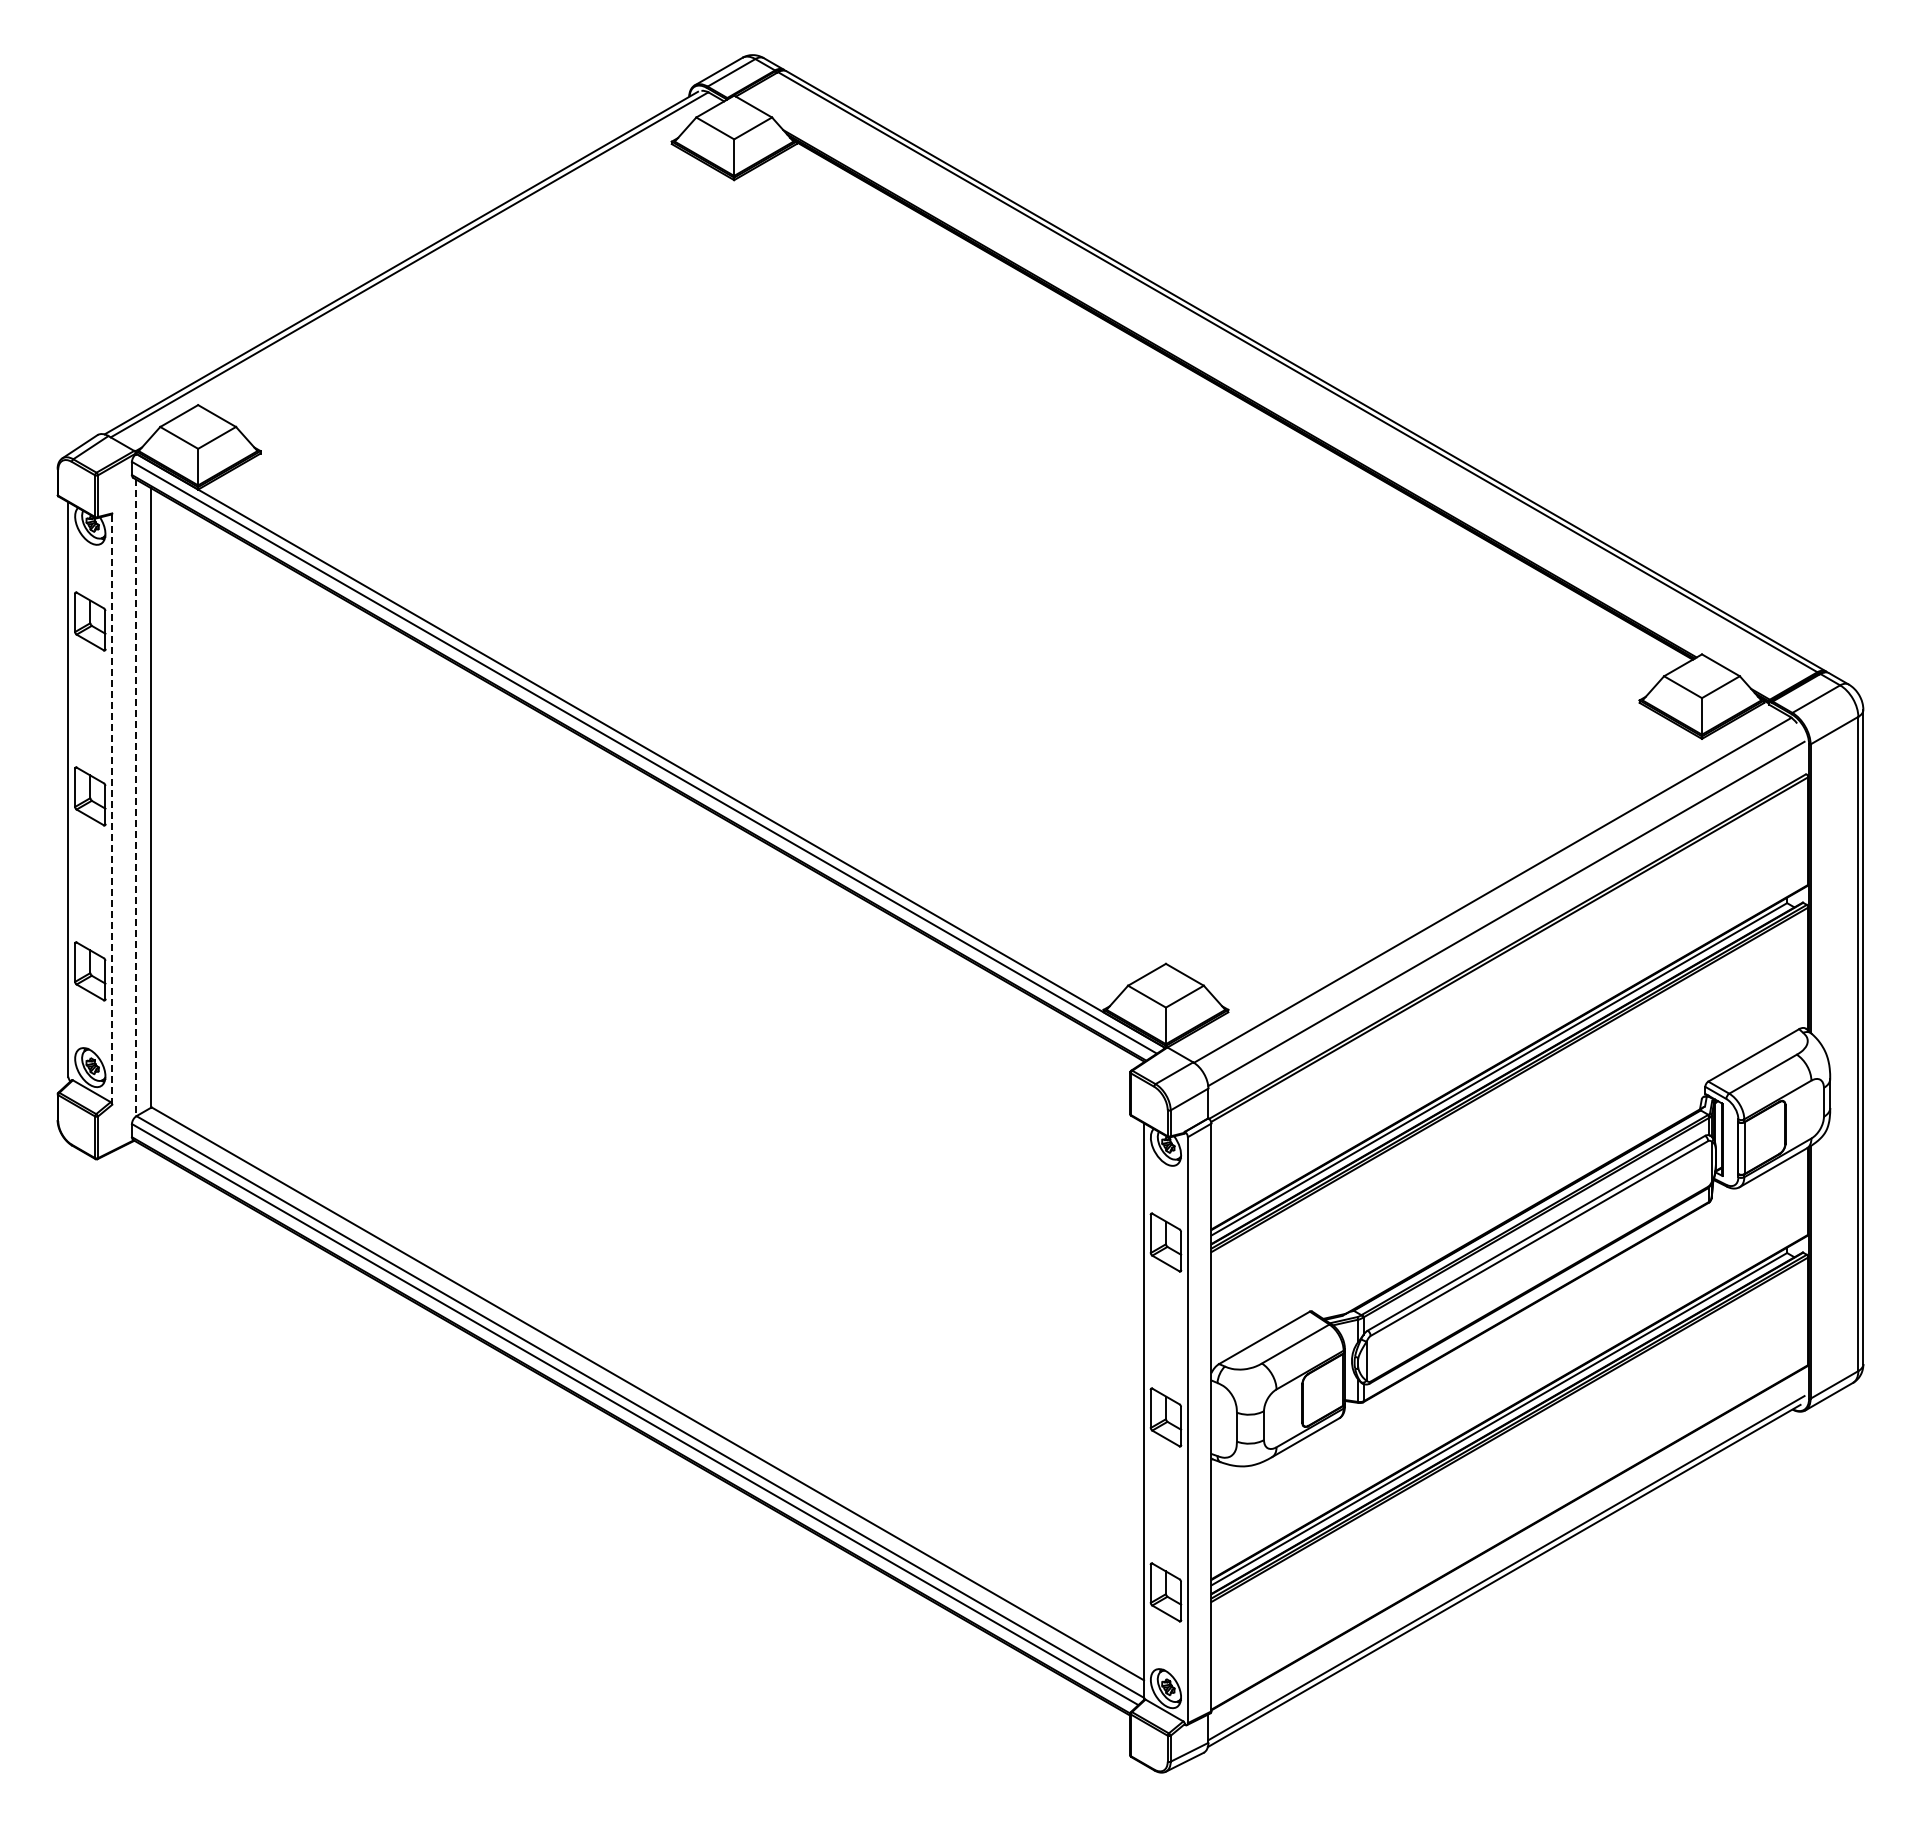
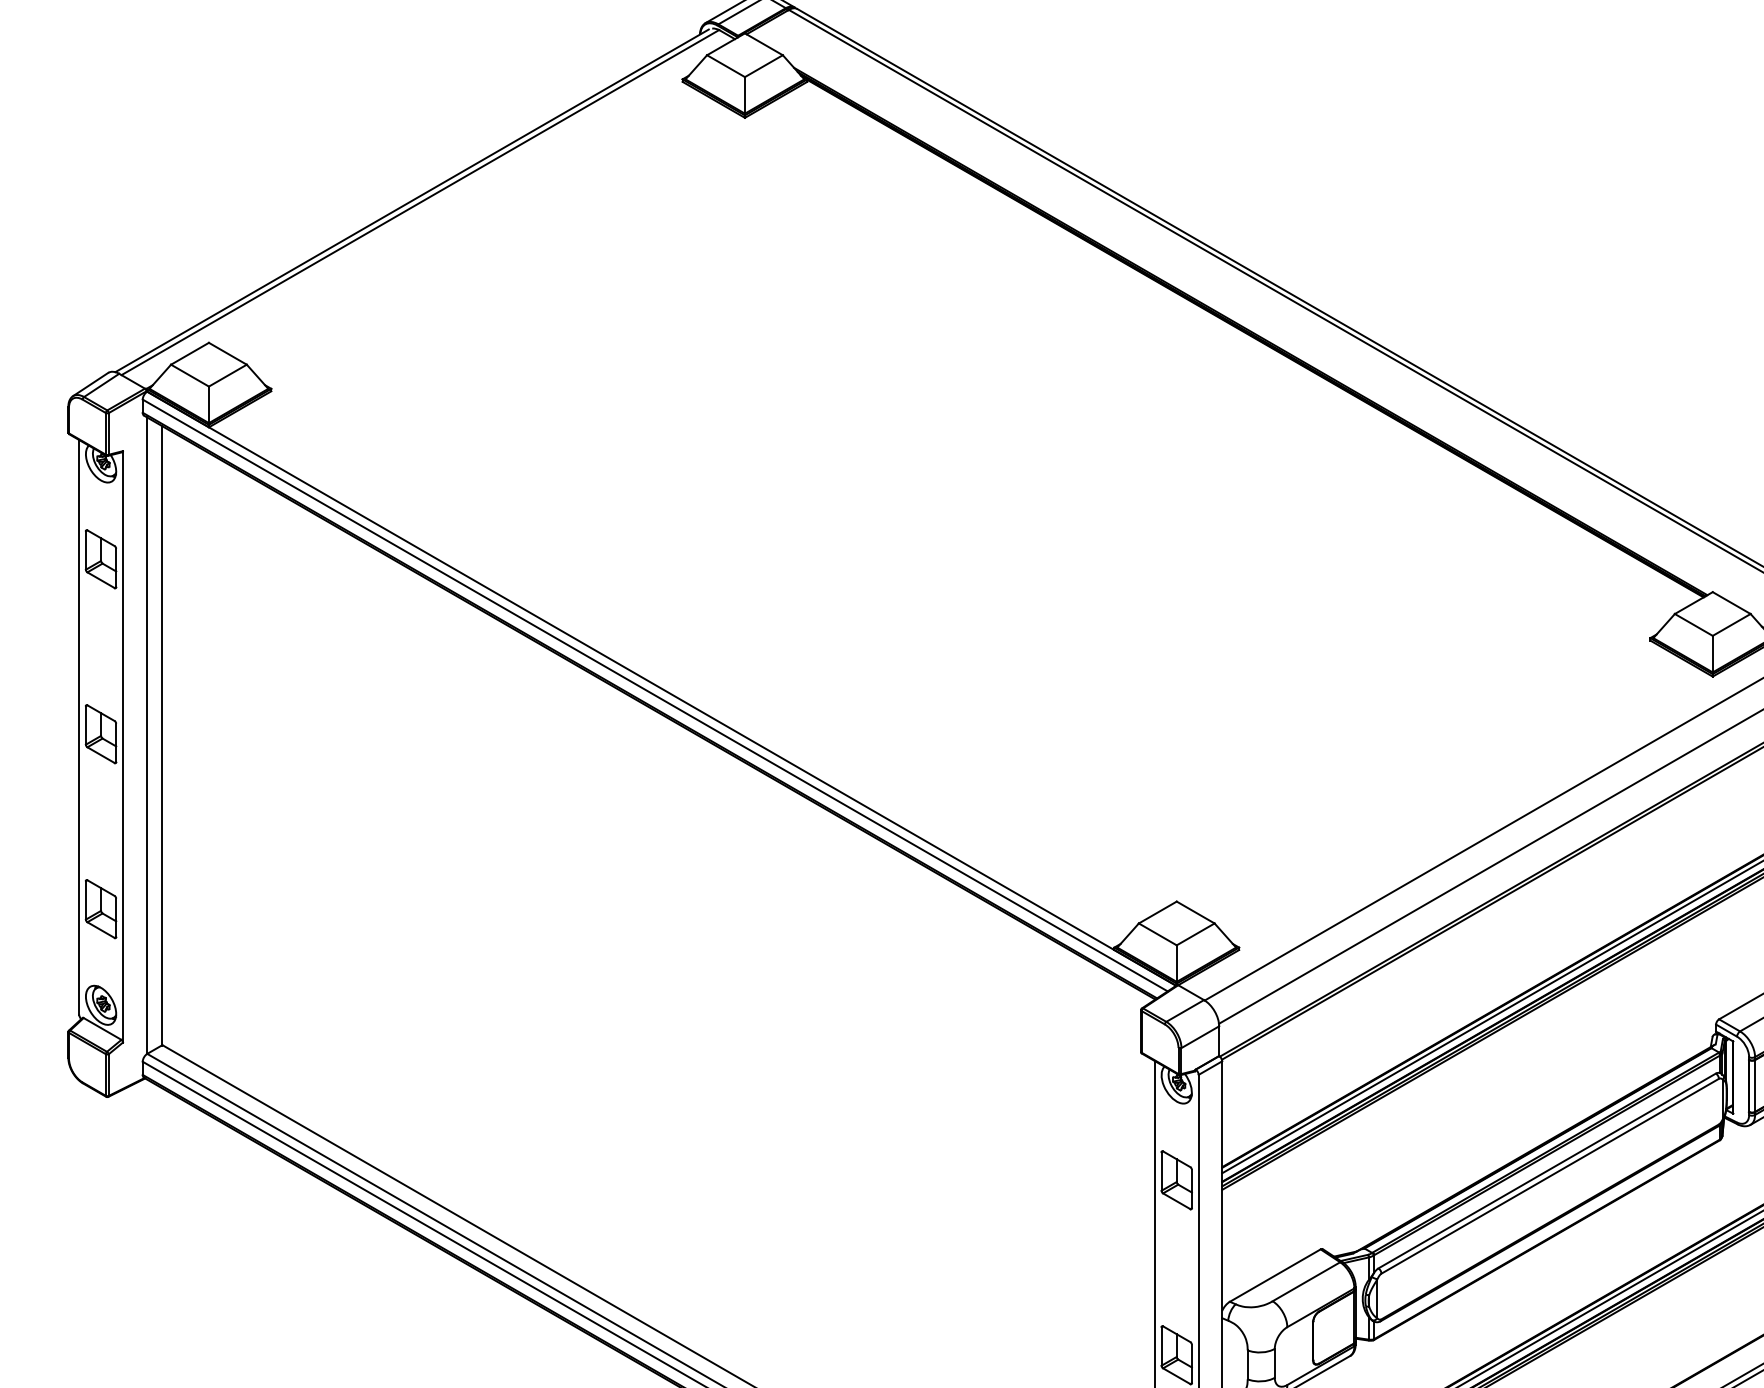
line: (135, 798) -> (146, 736), dashed -> solid
line: (112, 809) -> (123, 747), dashed -> solid

